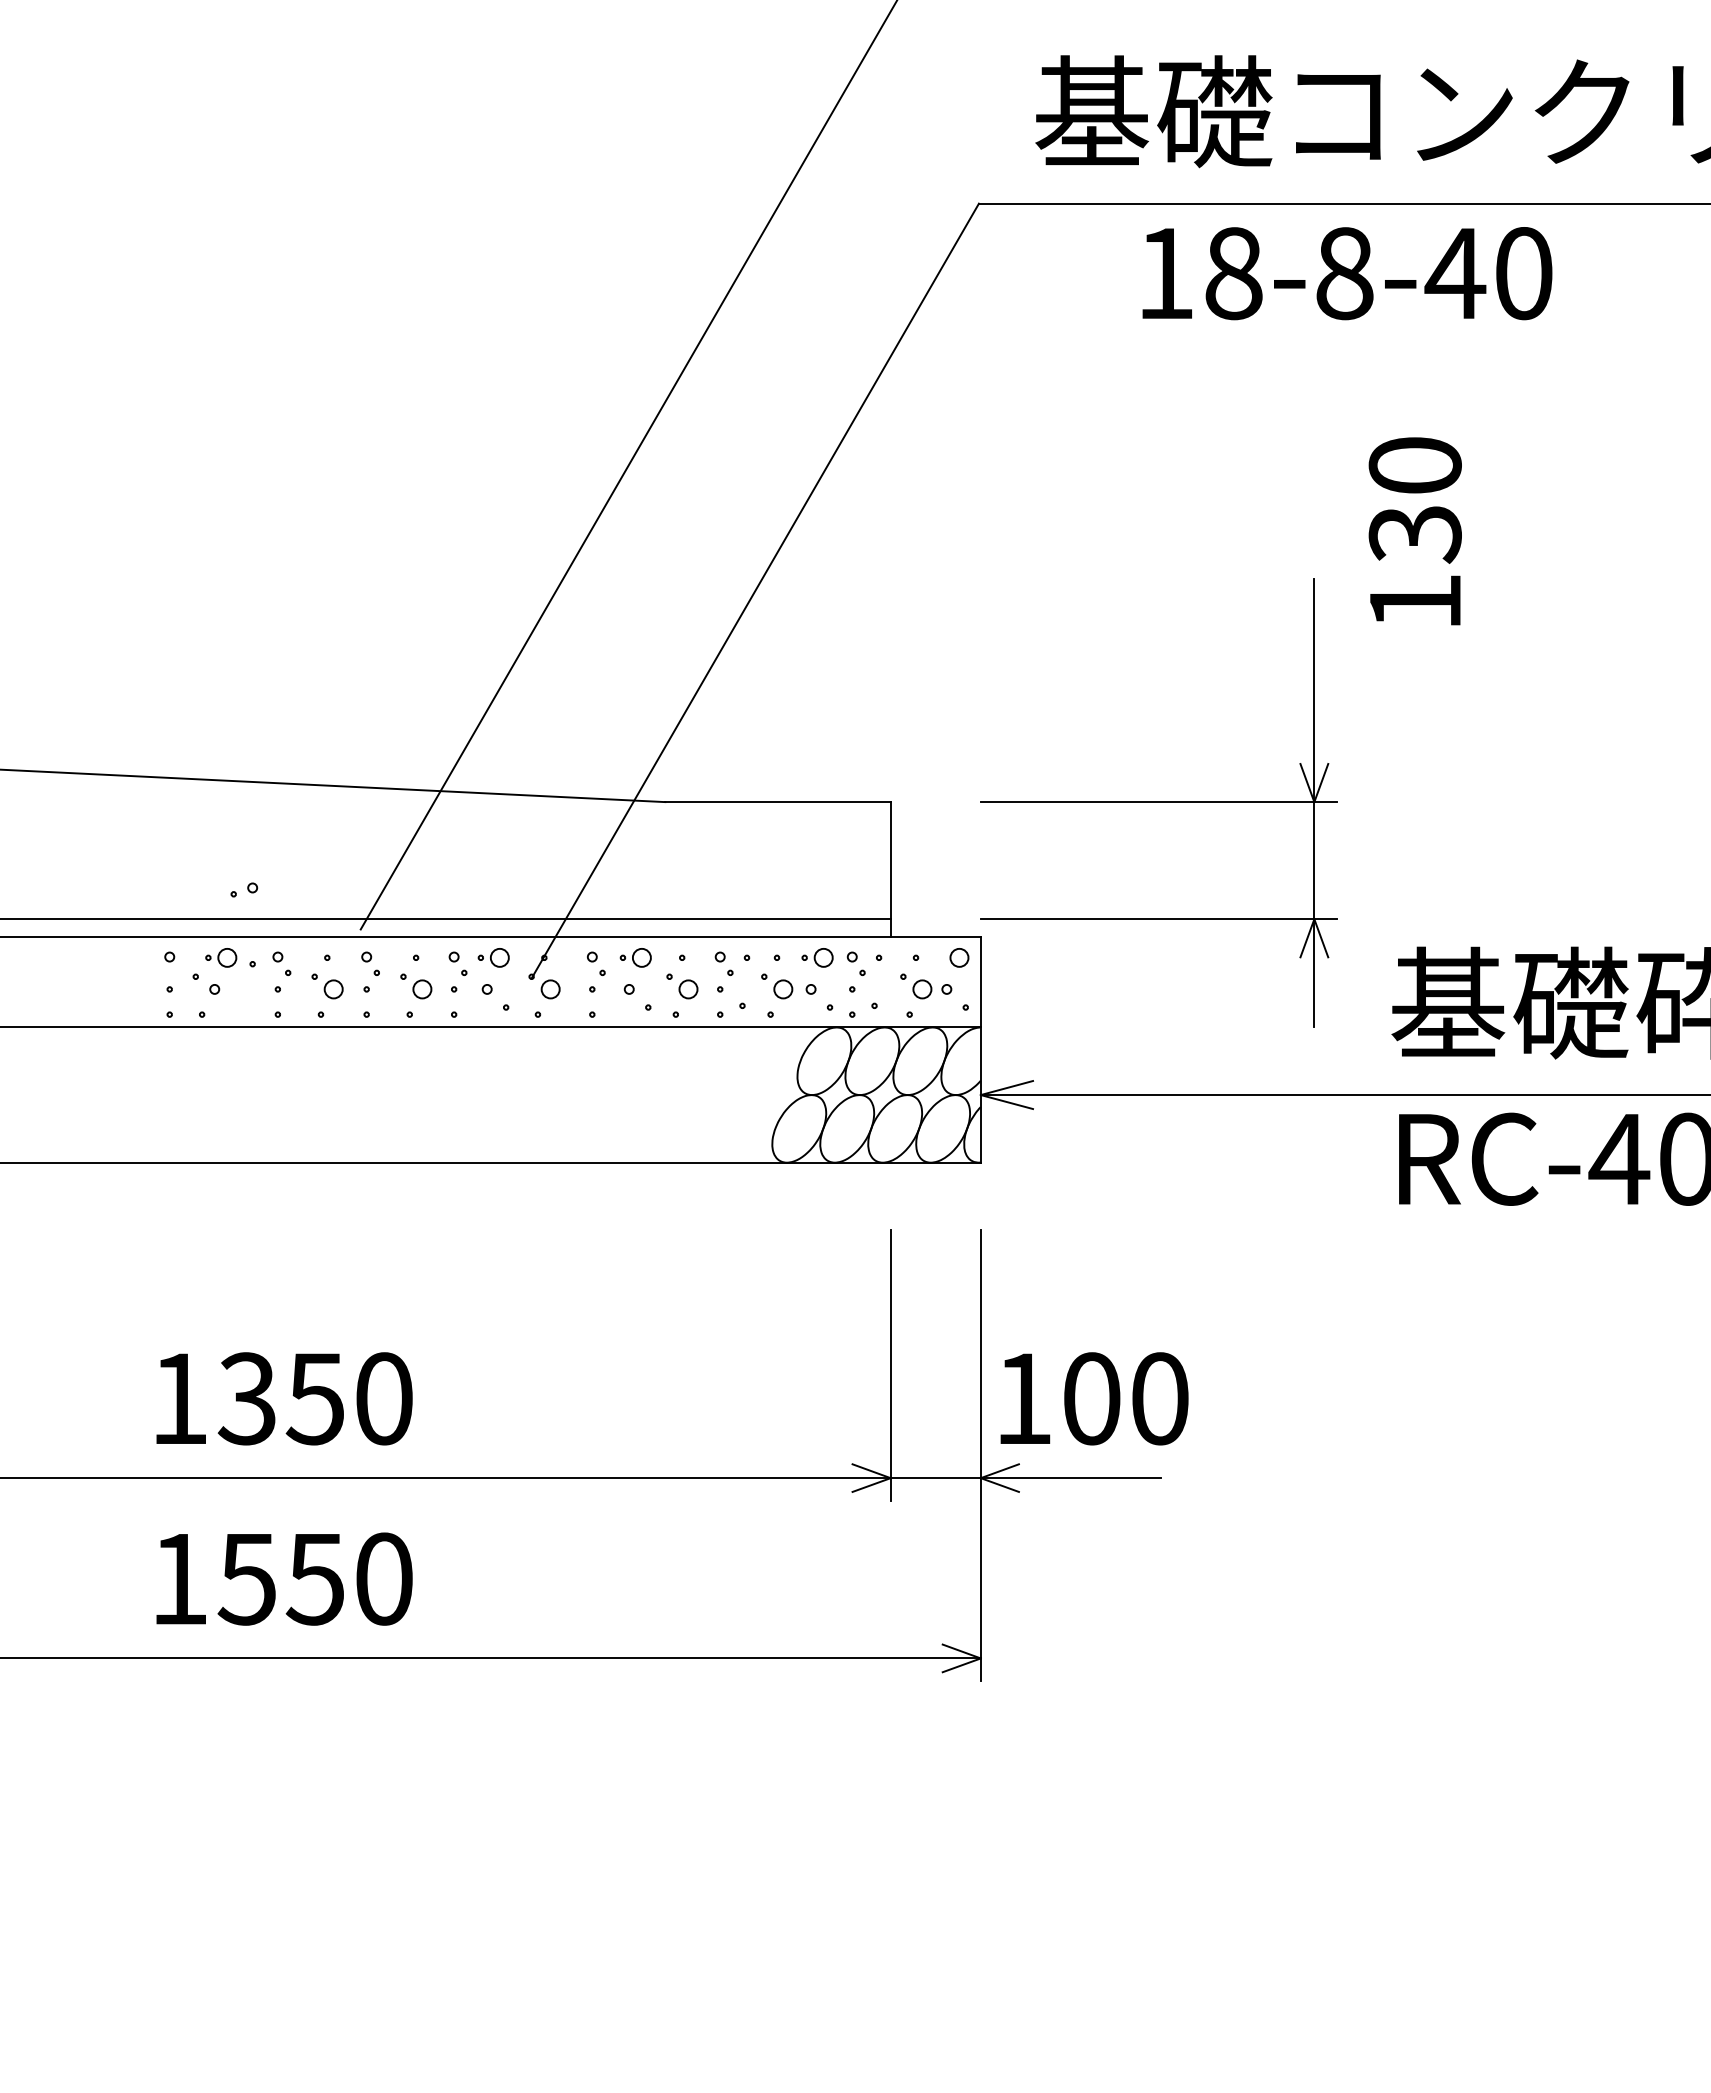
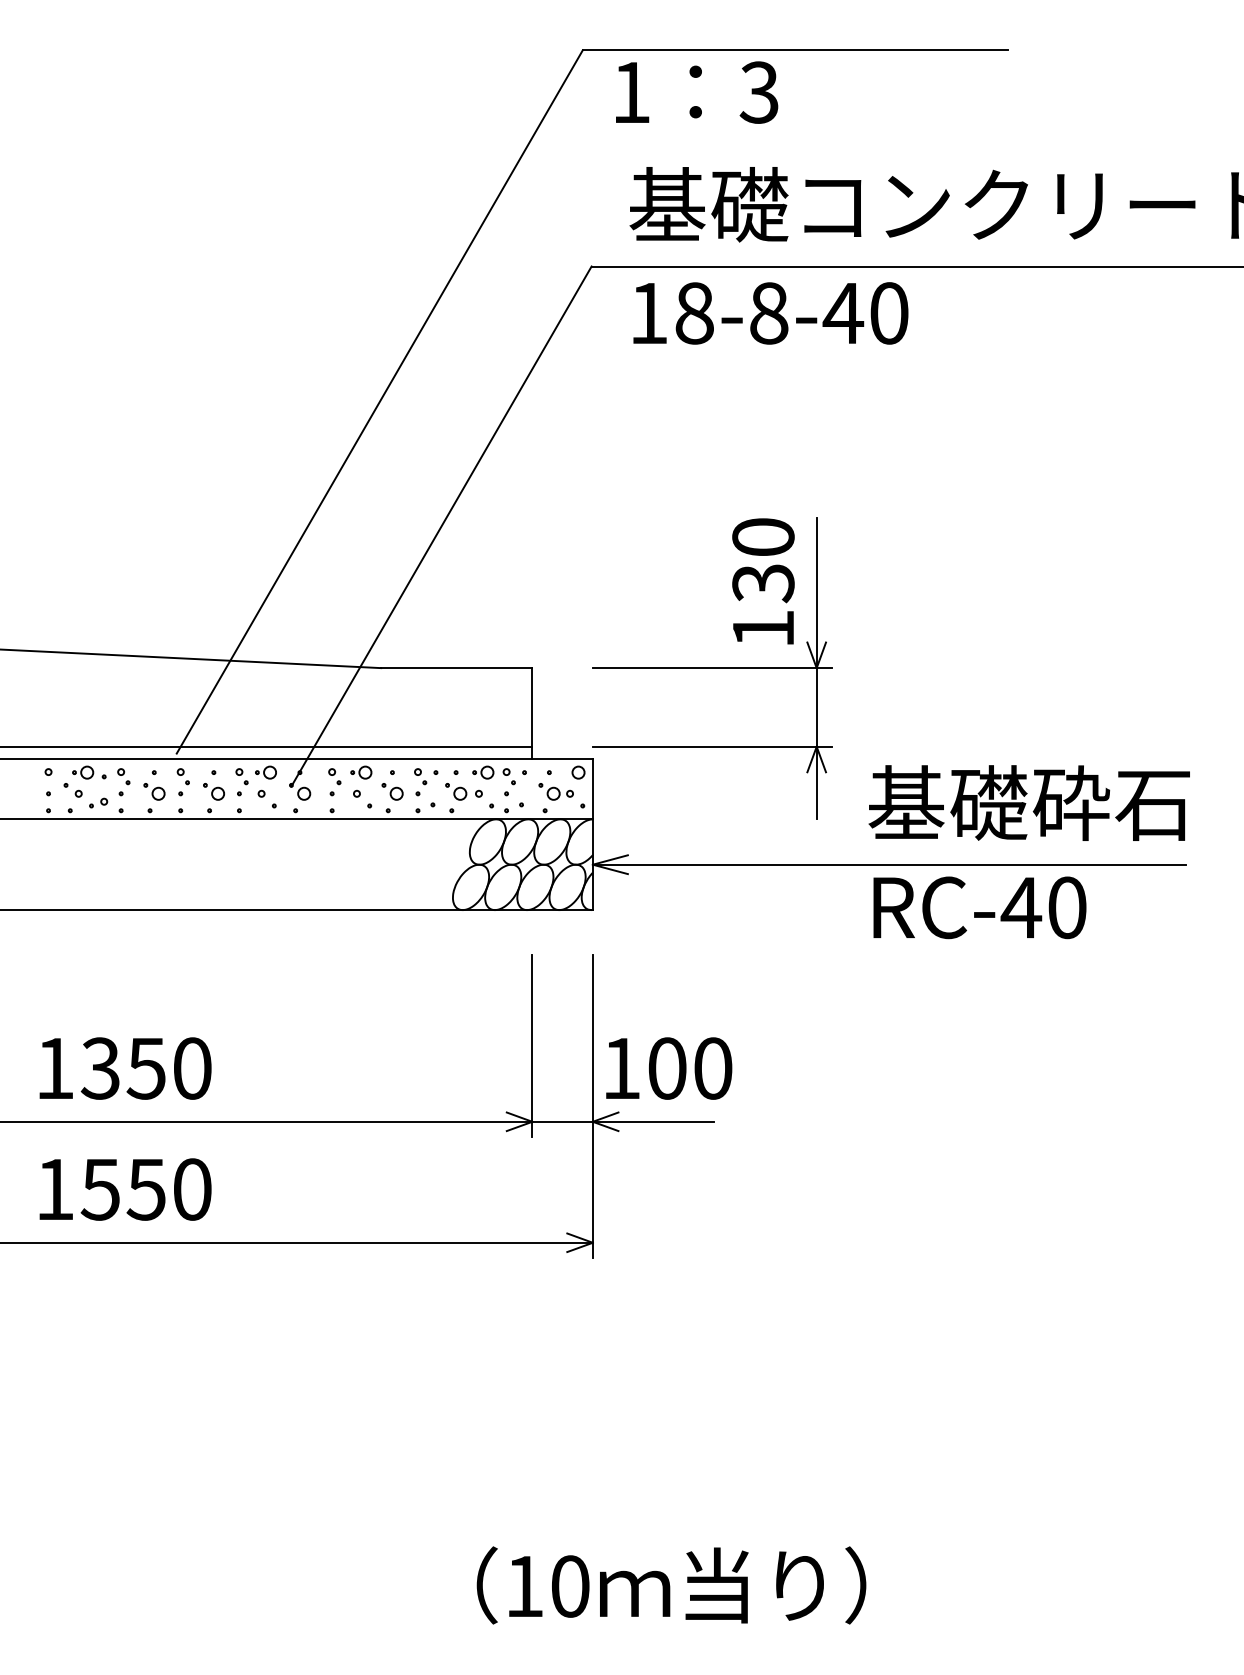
text: (1346, 273) -> (770, 313), moved
text: (1415, 531) -> (763, 581), moved
part: (244, 889) -> (98, 802), moved

